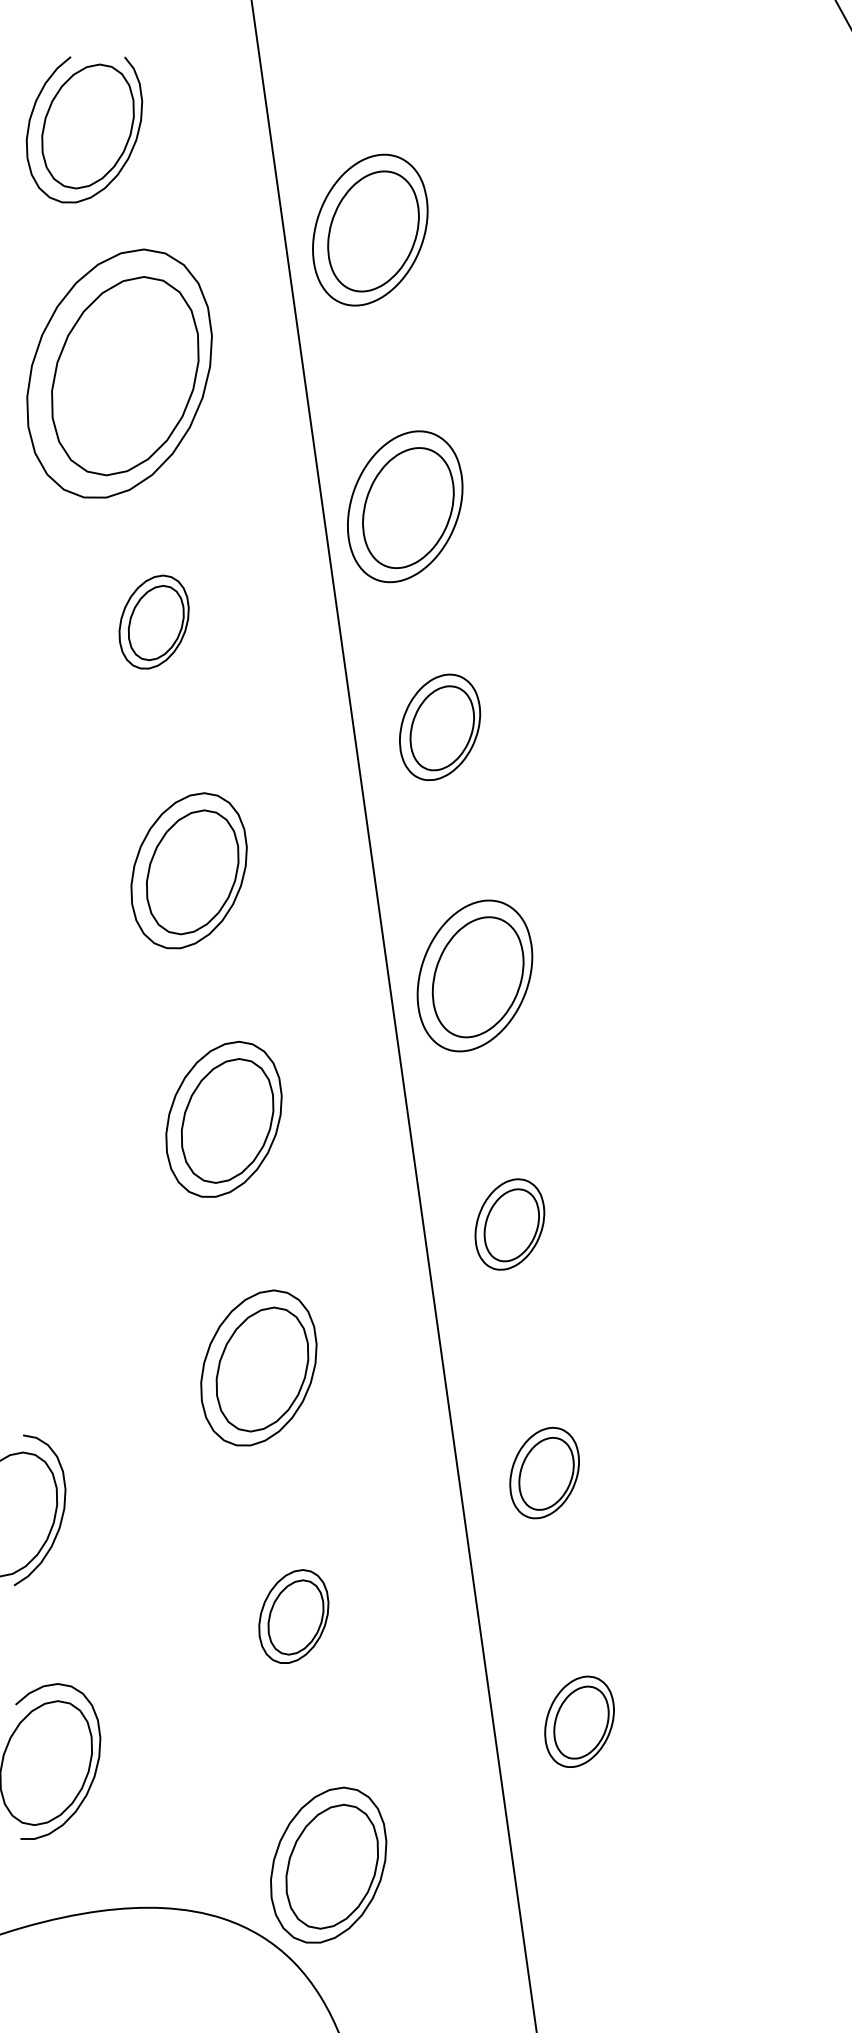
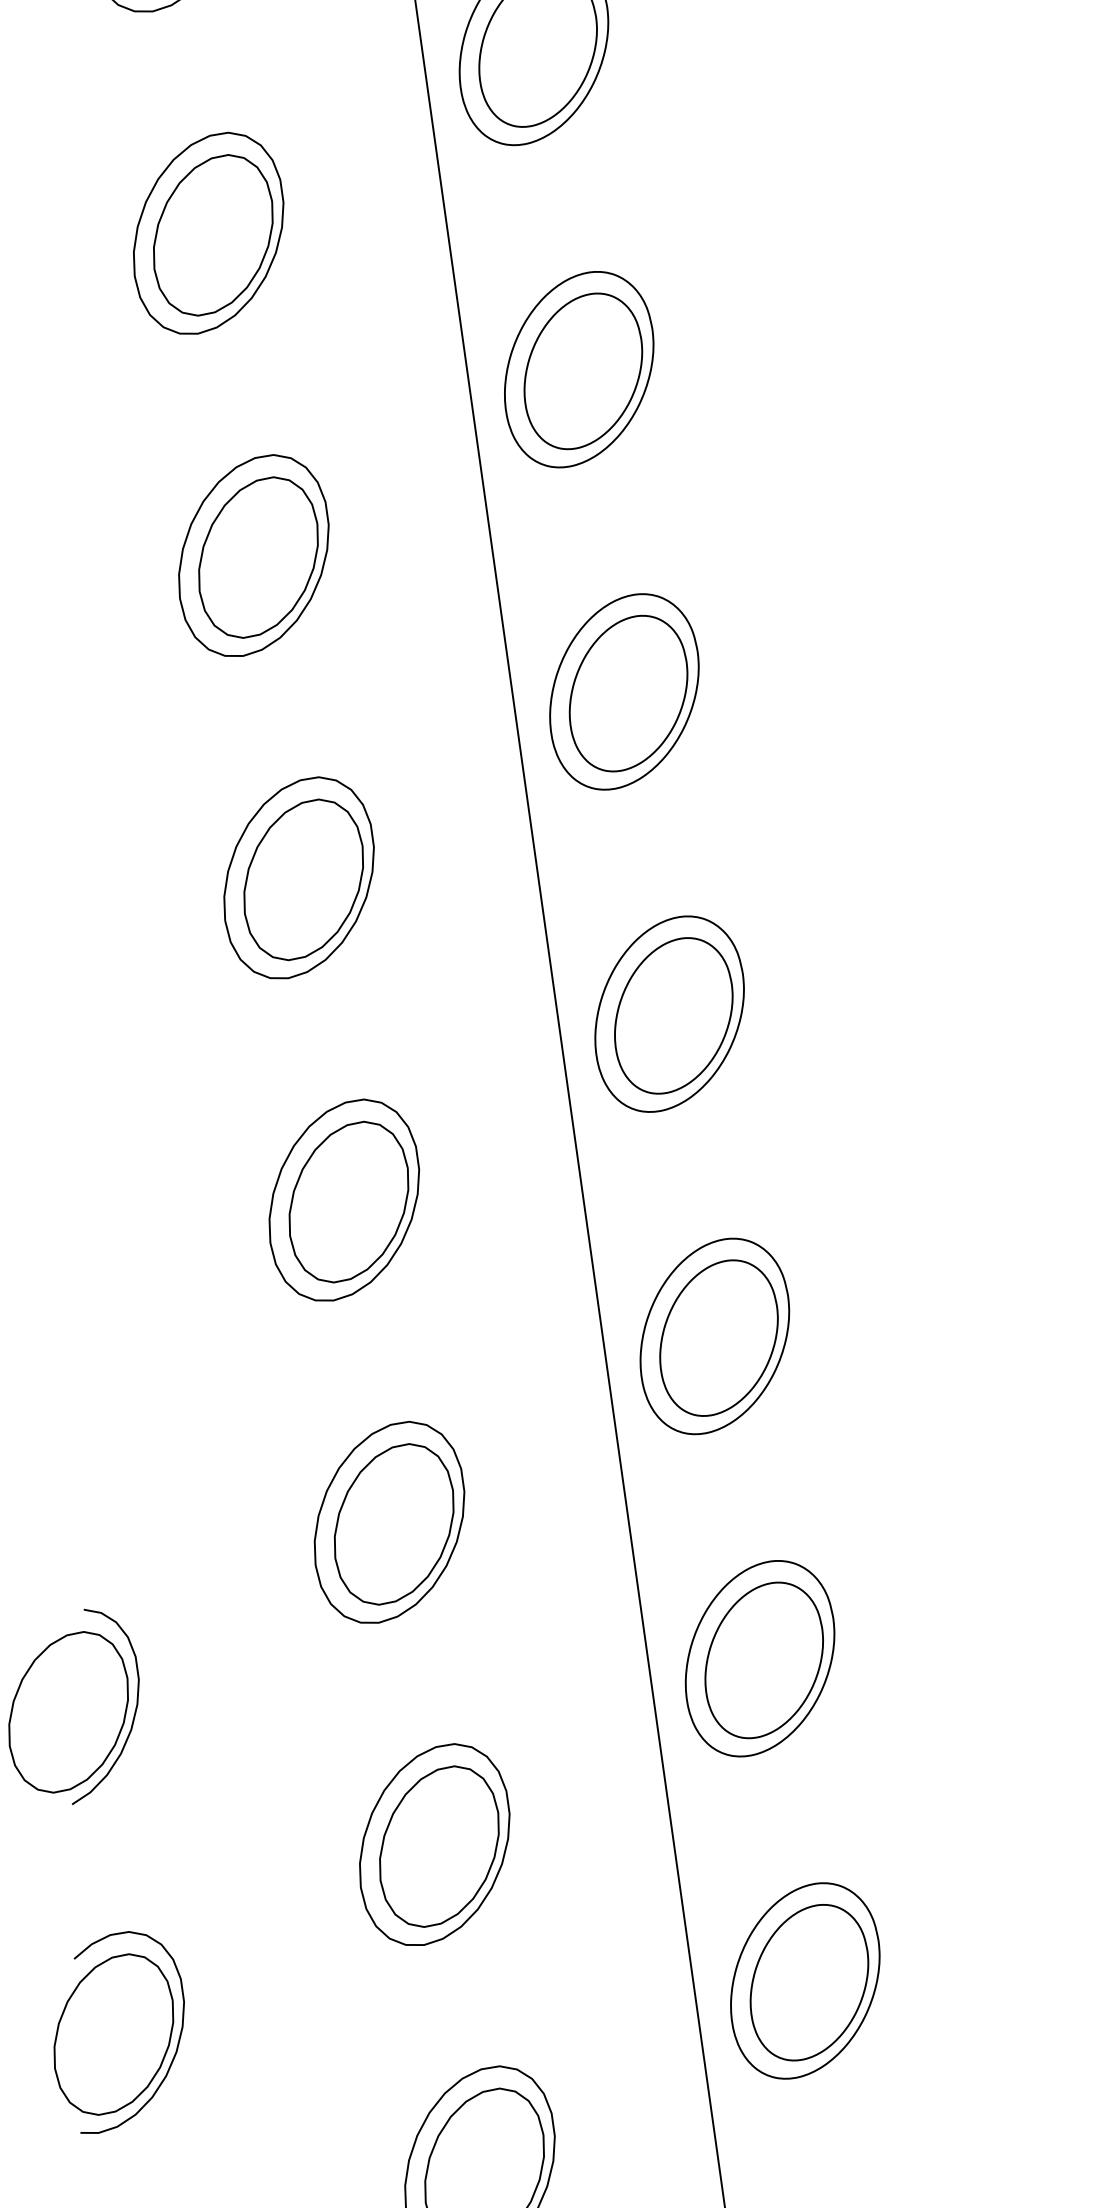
part: (118, 373) -> (207, 233), size x0.62
part: (405, 506) -> (579, 369), moved
part: (153, 621) -> (252, 554), size x1.67
part: (439, 727) -> (623, 692), size x1.43
part: (509, 1224) -> (714, 1336), size x1.67
part: (544, 1472) -> (759, 1657), size x1.67
part: (293, 1616) -> (434, 1844), size x1.67
part: (579, 1721) -> (805, 1980), size x1.67

